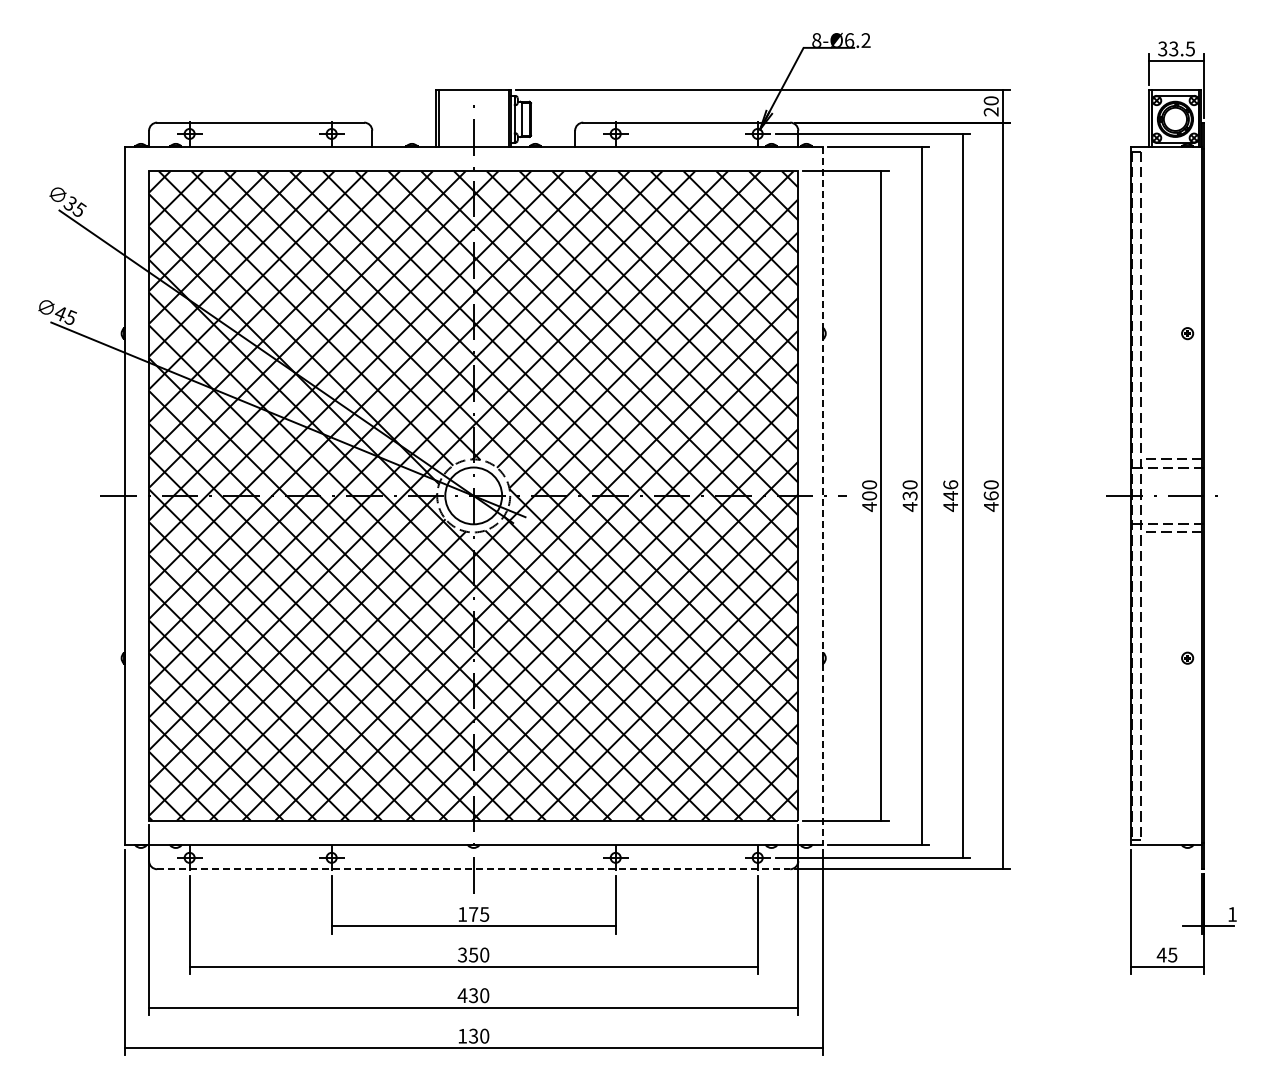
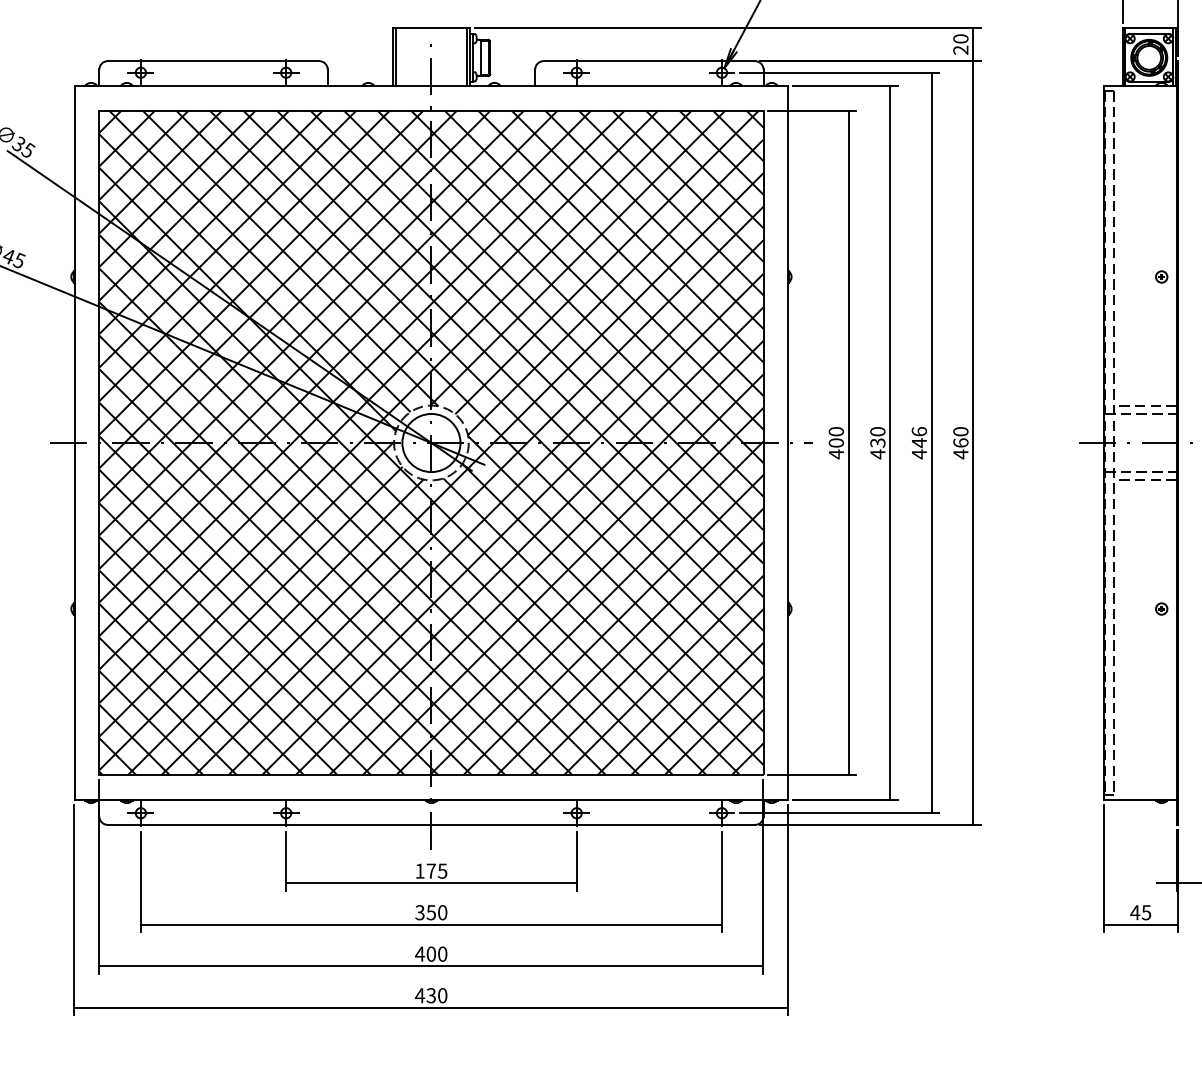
line: (822, 495) -> (788, 442), dashed -> solid
line: (474, 869) -> (432, 825), dashed -> solid
text: (473, 995) -> (431, 954), 430 -> 400
text: (462, 1036) -> (419, 995), 130 -> 430

